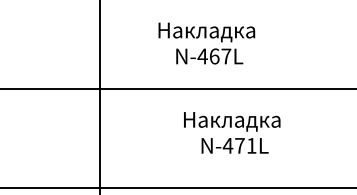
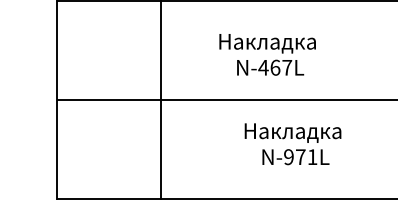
text: (227, 146) -> (288, 157), N-471L -> N-971L

